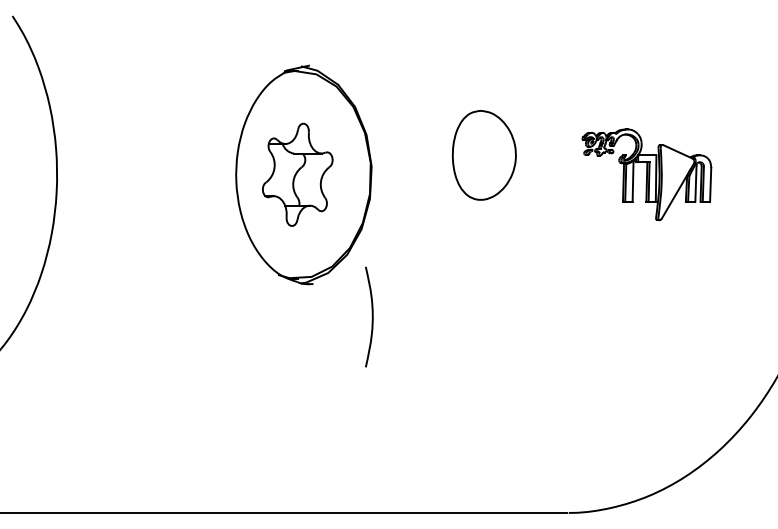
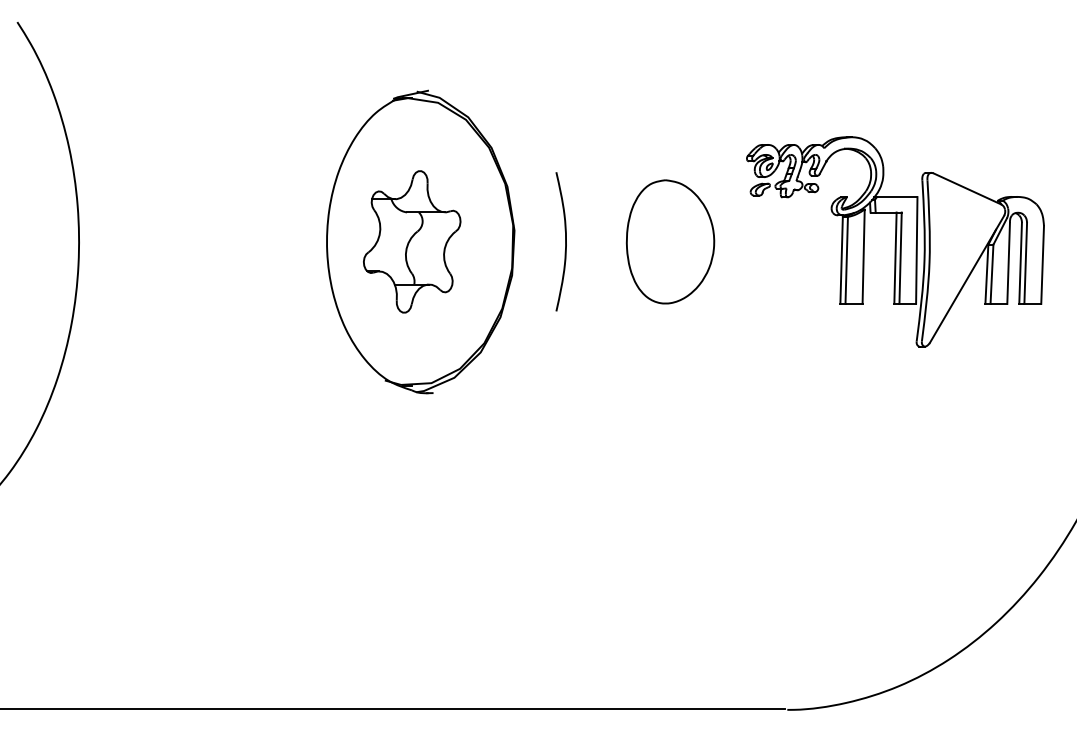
part: (484, 155) -> (670, 241), moved
part: (646, 174) -> (895, 241), size x1.67
curve: (372, 316) -> (565, 241), moved

